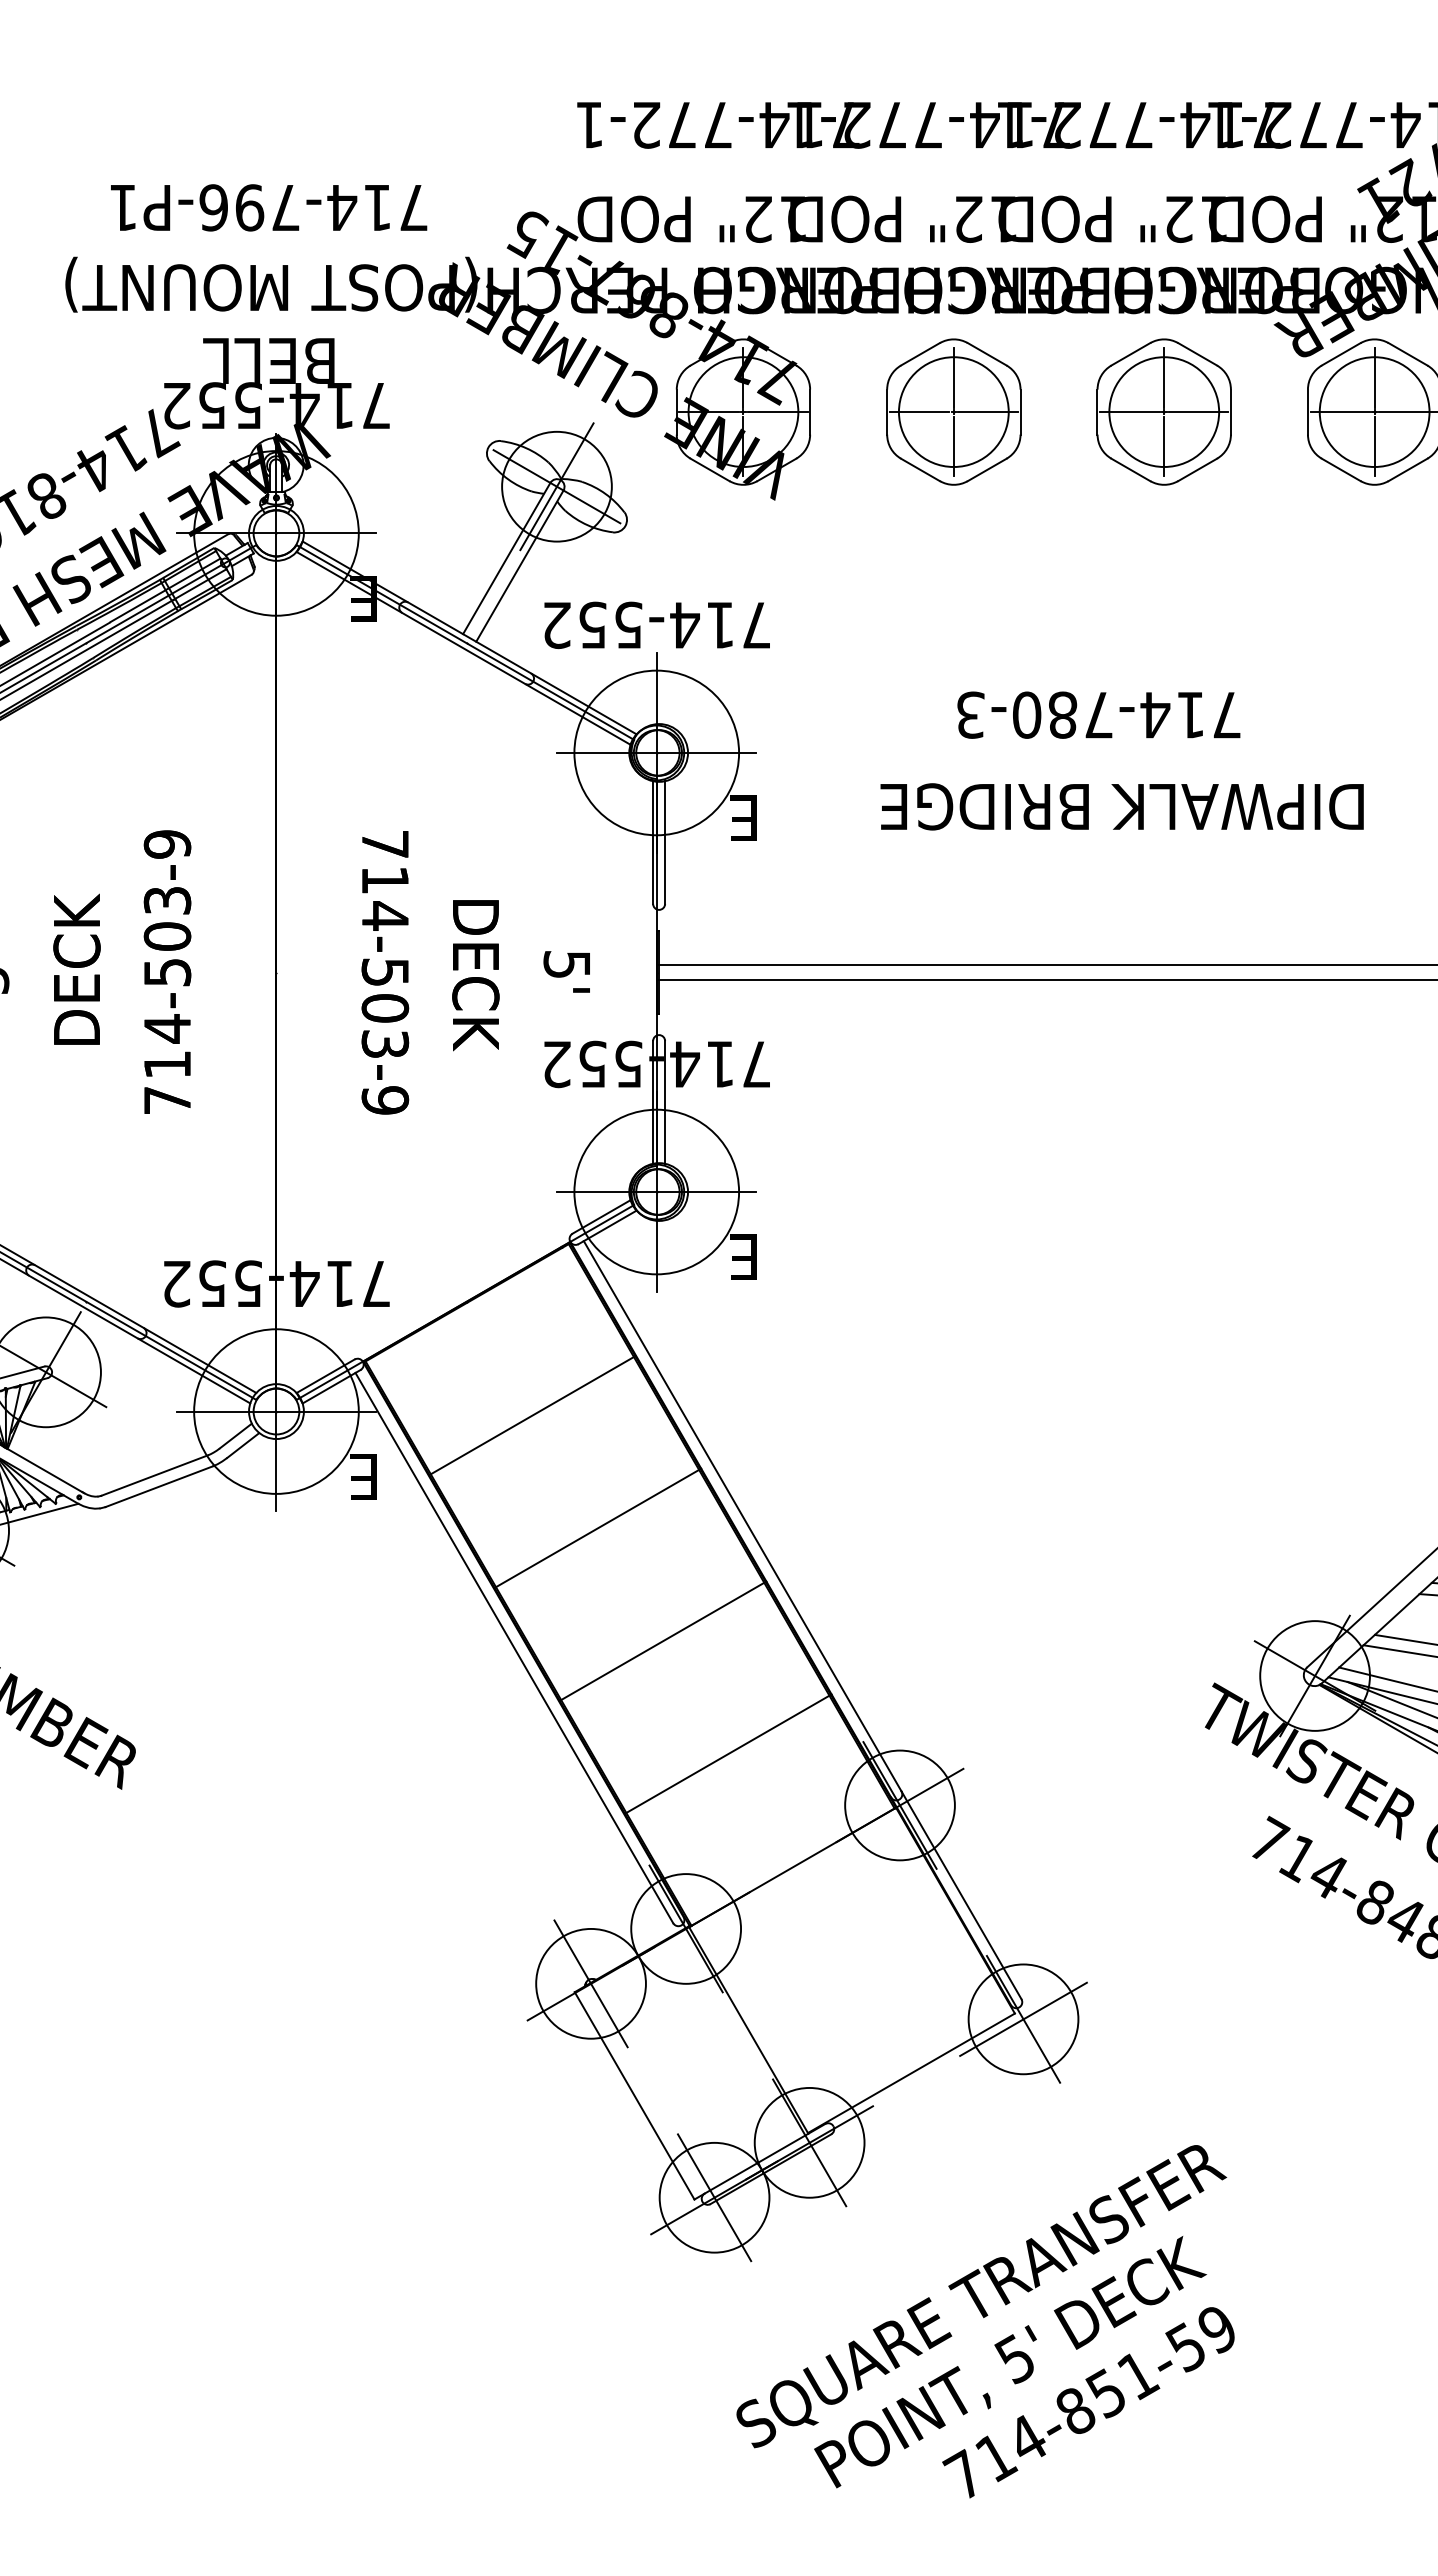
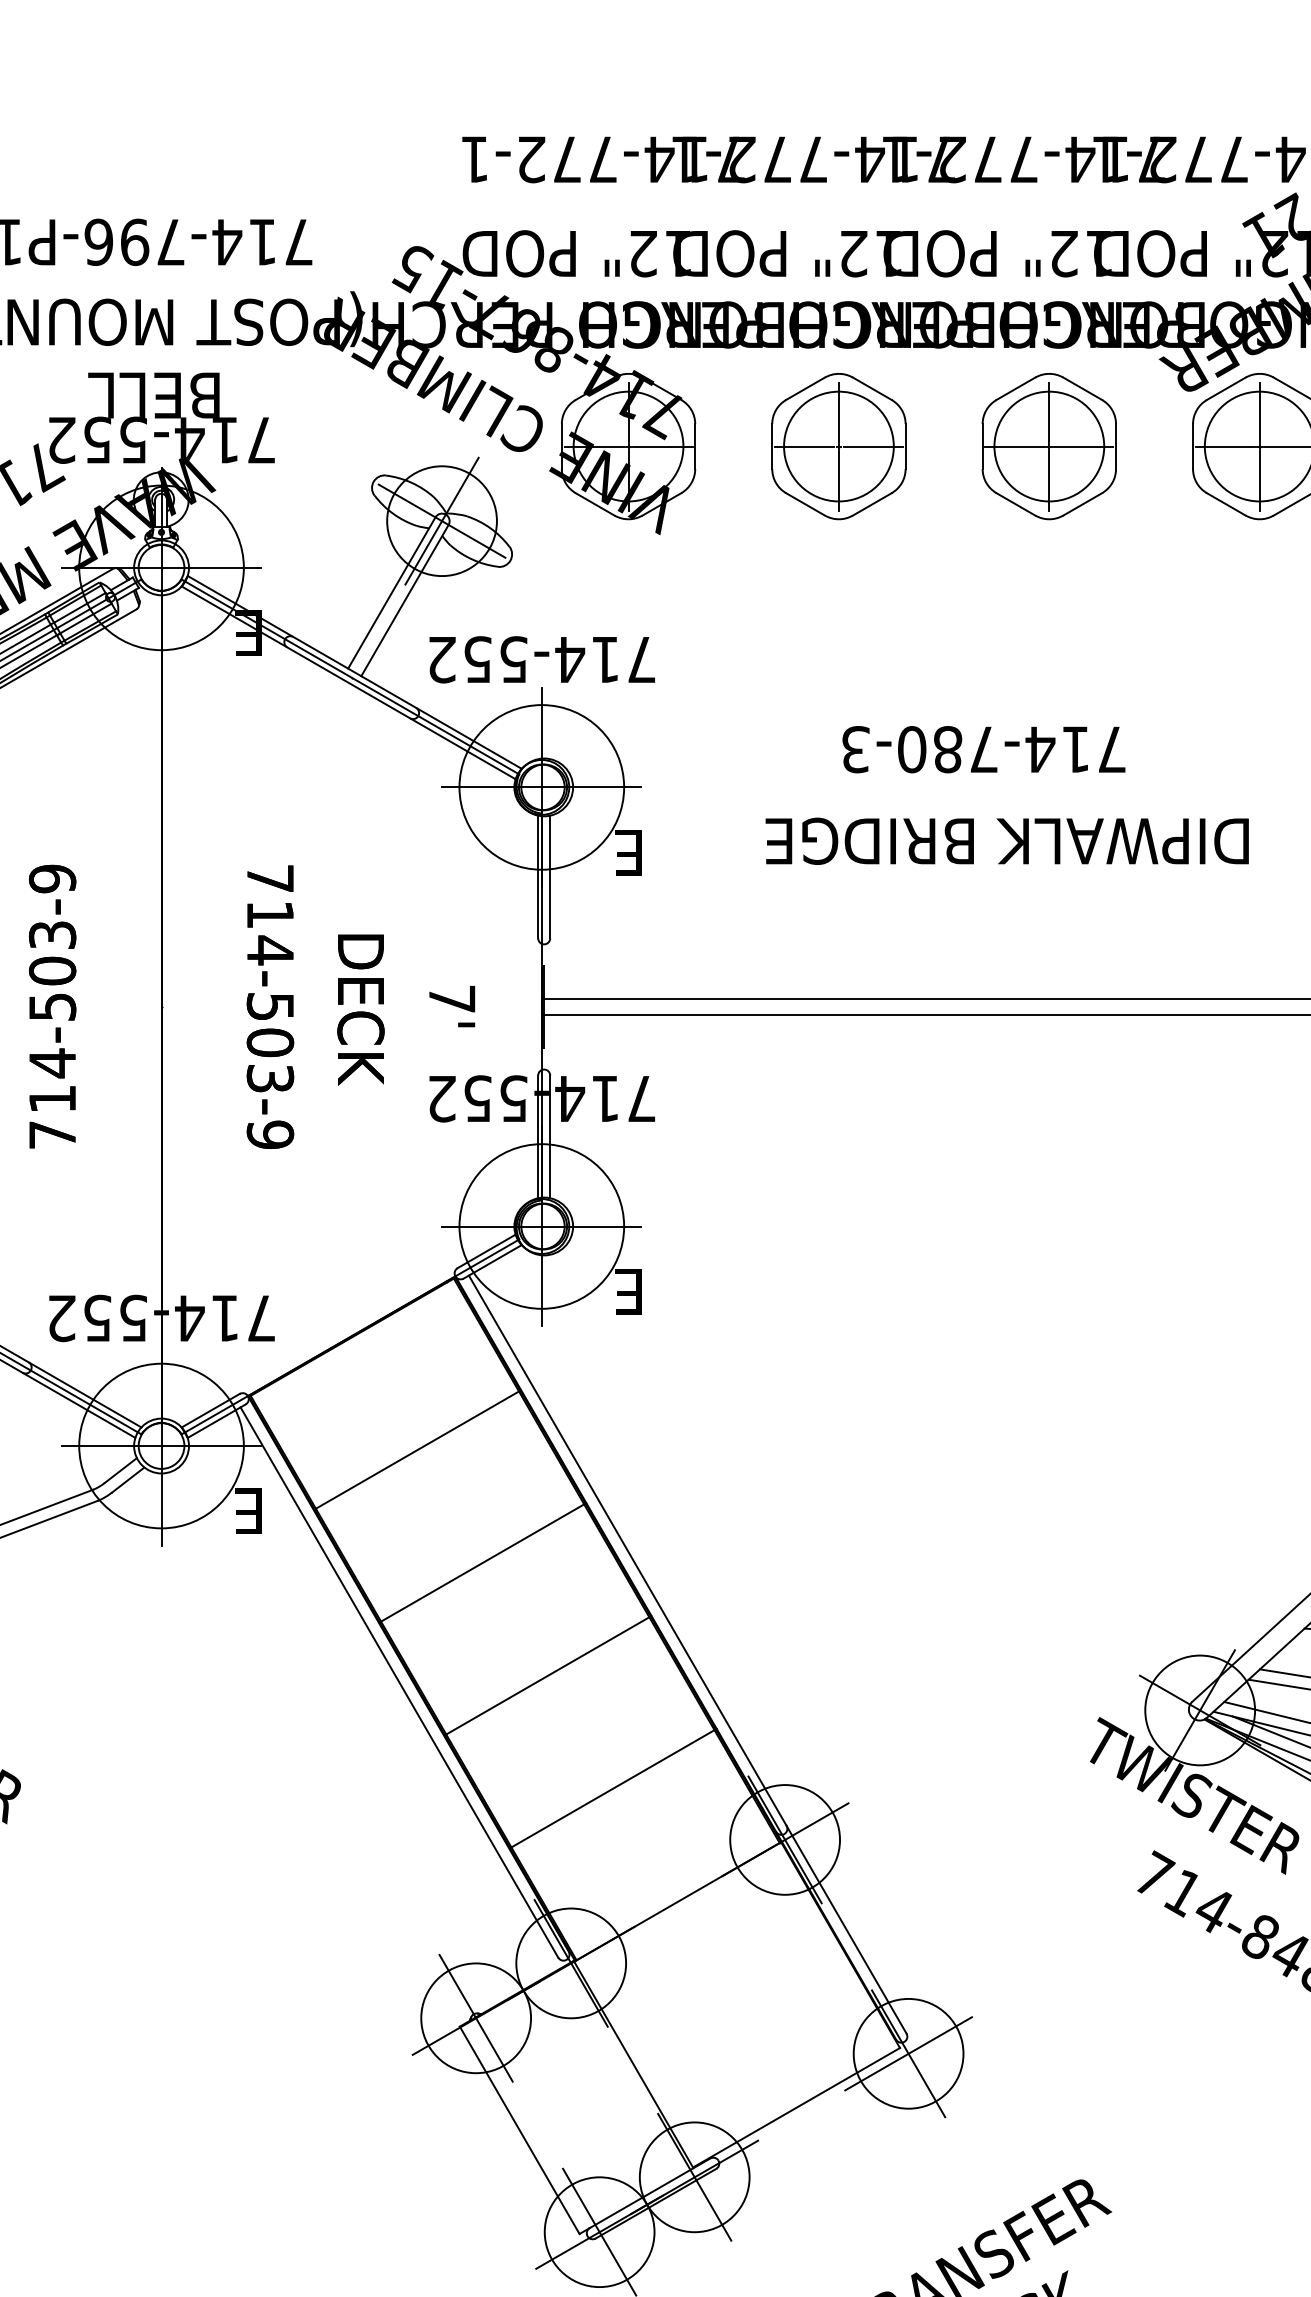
text: (566, 964) -> (451, 998), 5' -> 7'

